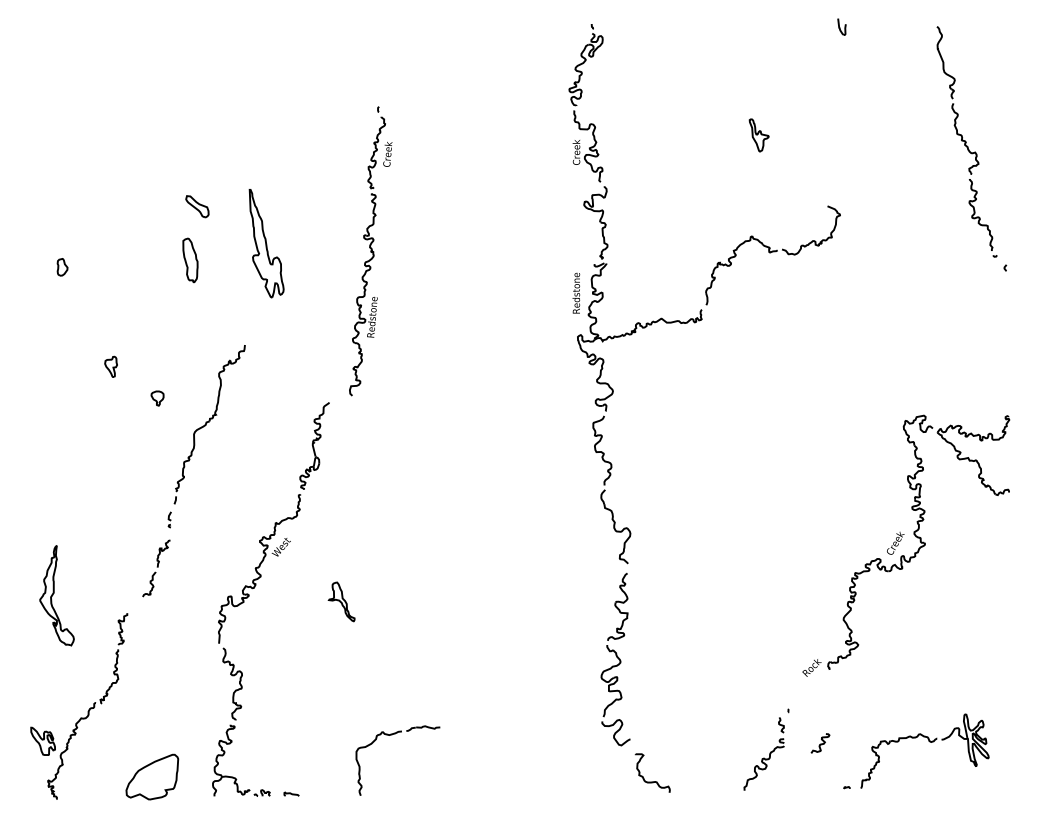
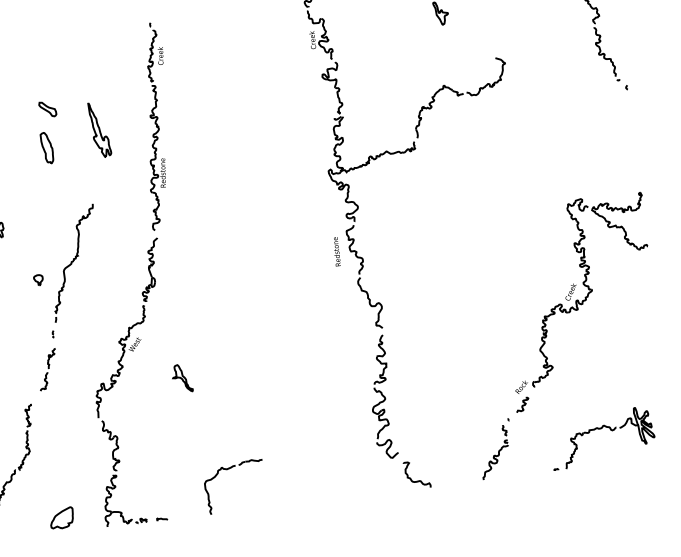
part: (266, 243) -> (99, 130), size x0.71
part: (370, 251) -> (156, 126), moved
text: (576, 292) -> (336, 251), moved
part: (157, 398) -> (38, 280), moved
part: (168, 519) -> (52, 334), size x0.62
curve: (820, 743) -> (522, 404), moved
part: (152, 776) -> (62, 517), size x0.62

